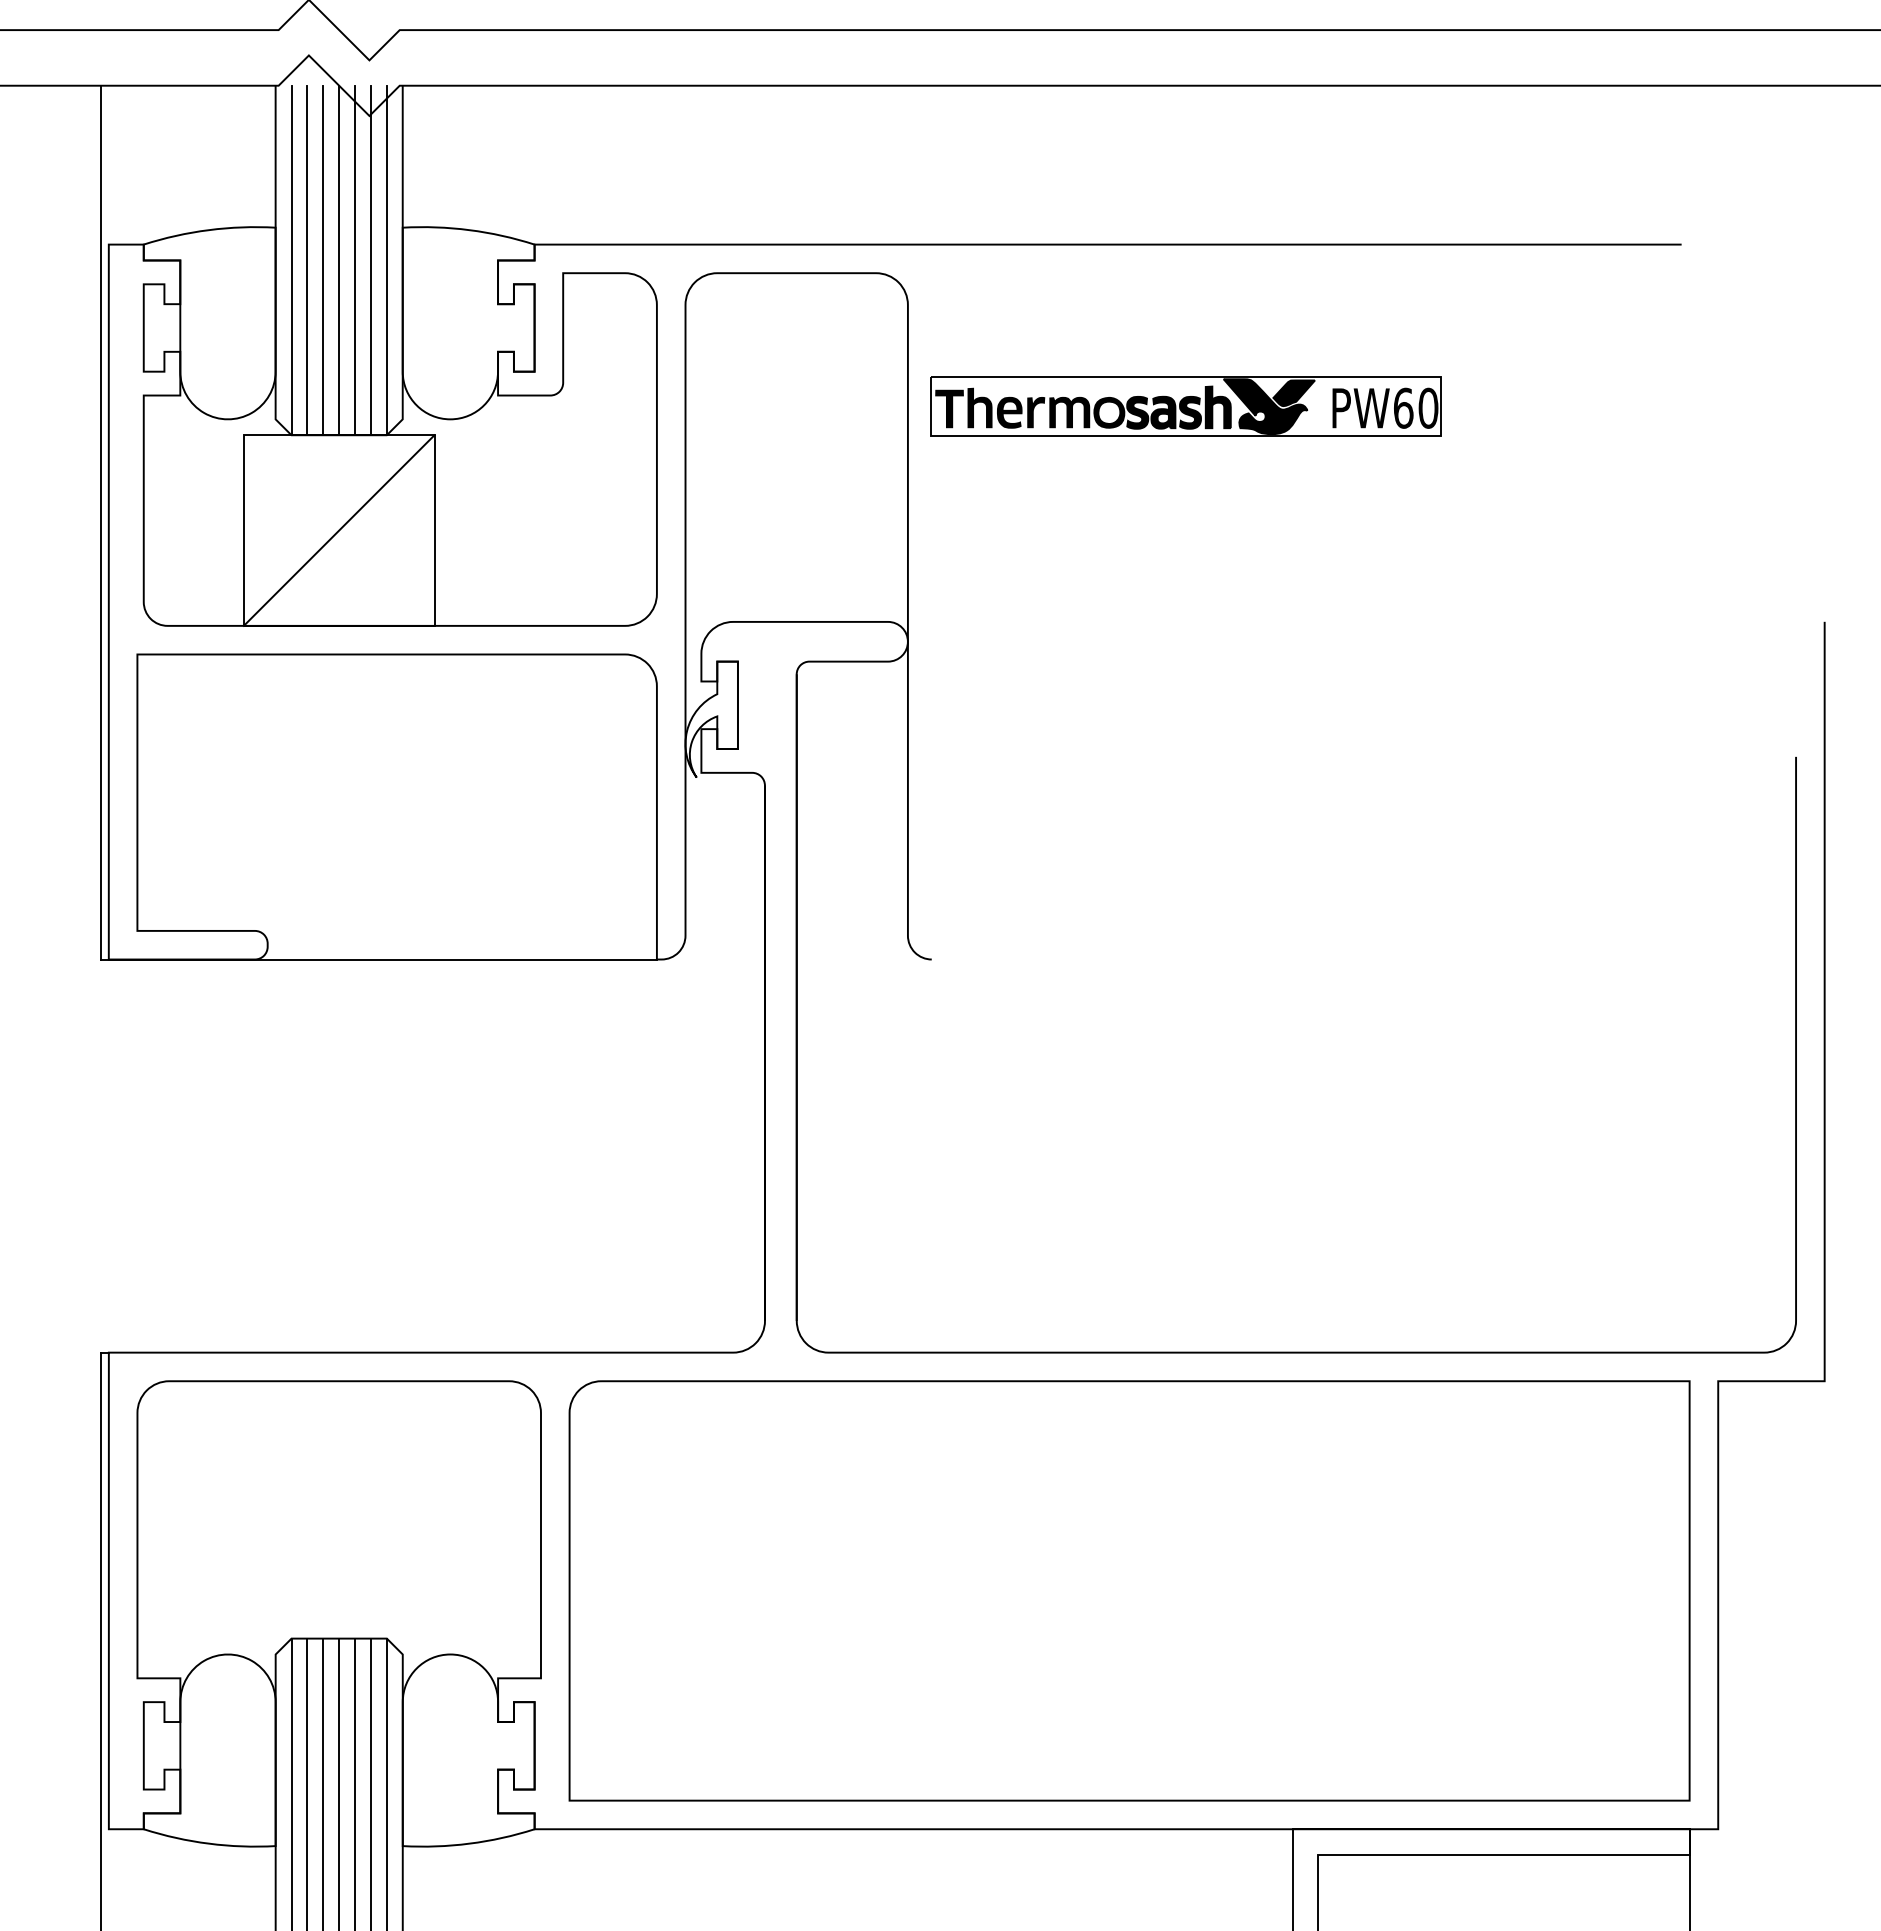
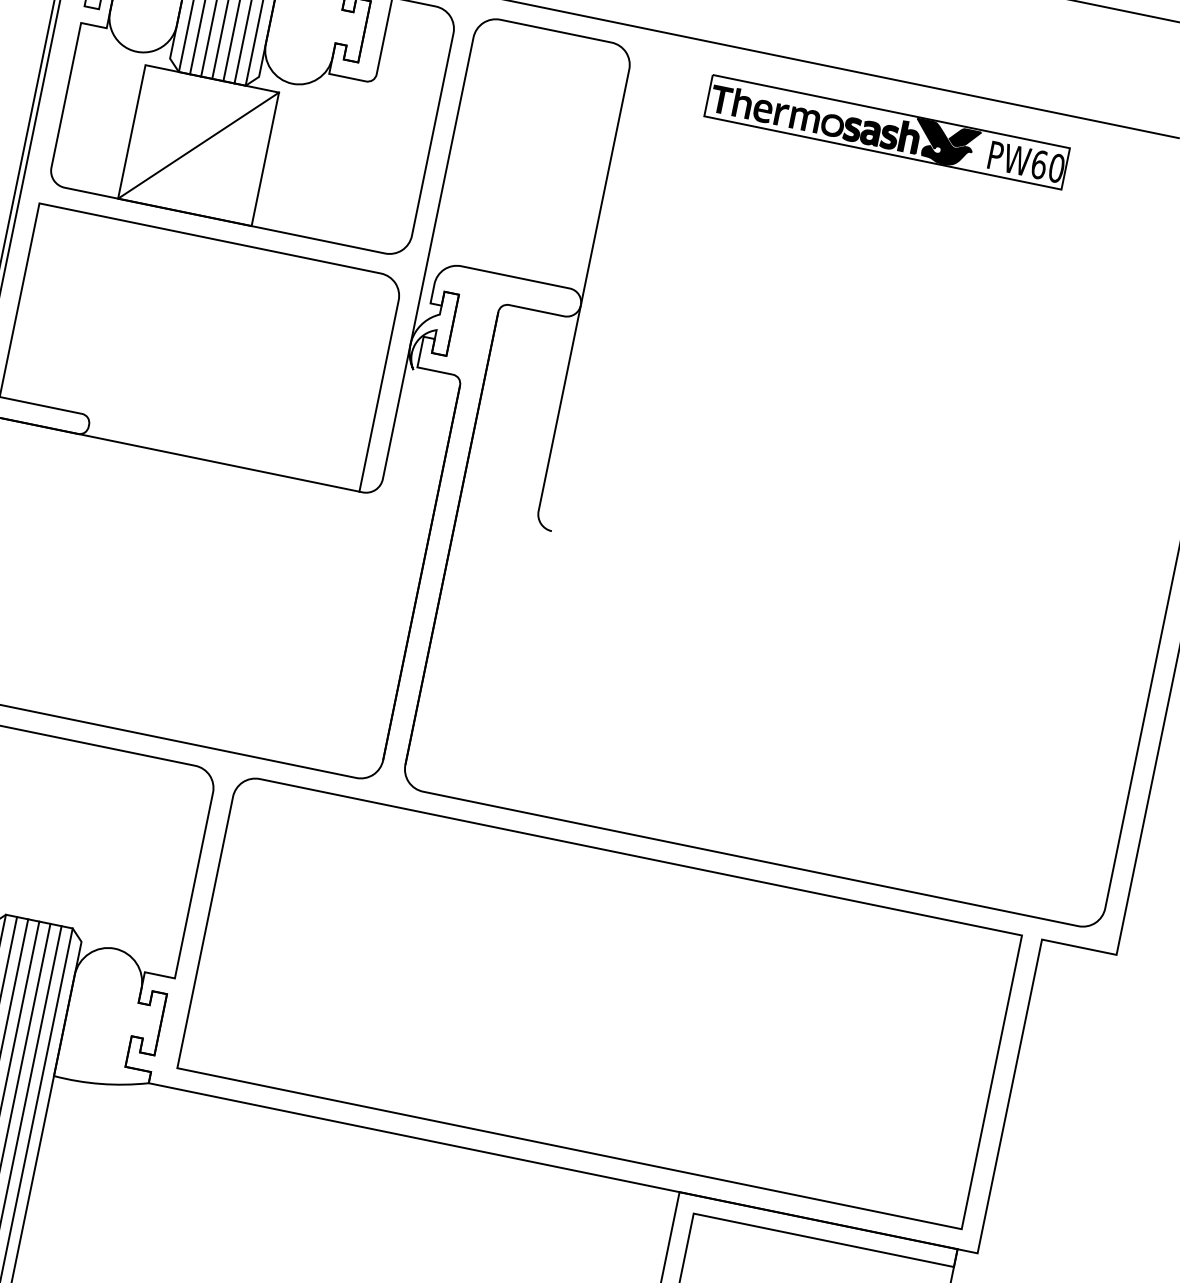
part: (1185, 406) -> (886, 132), moved

